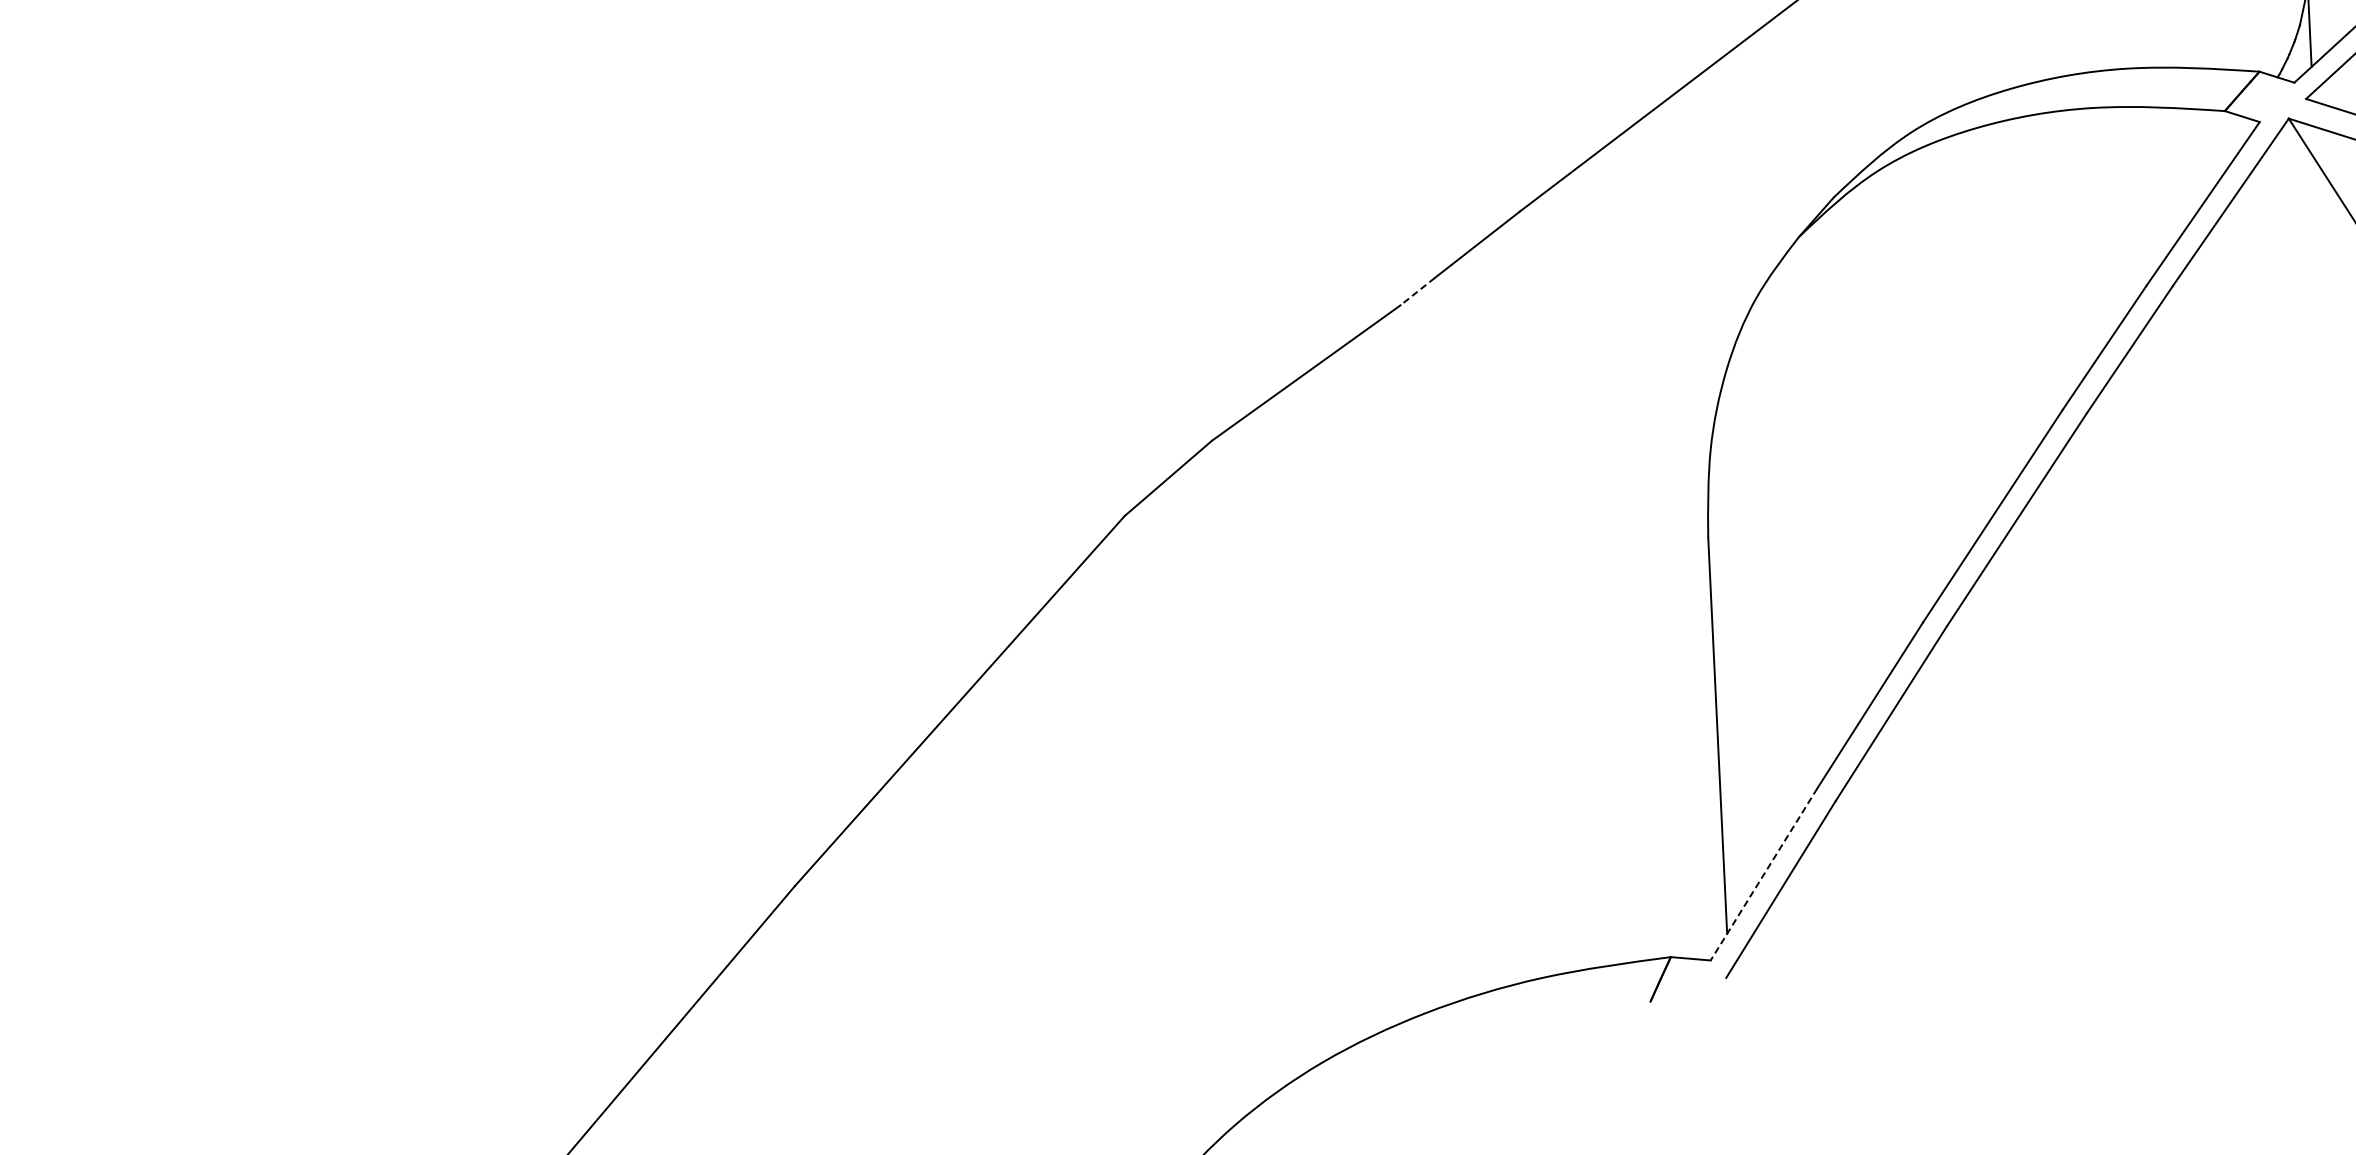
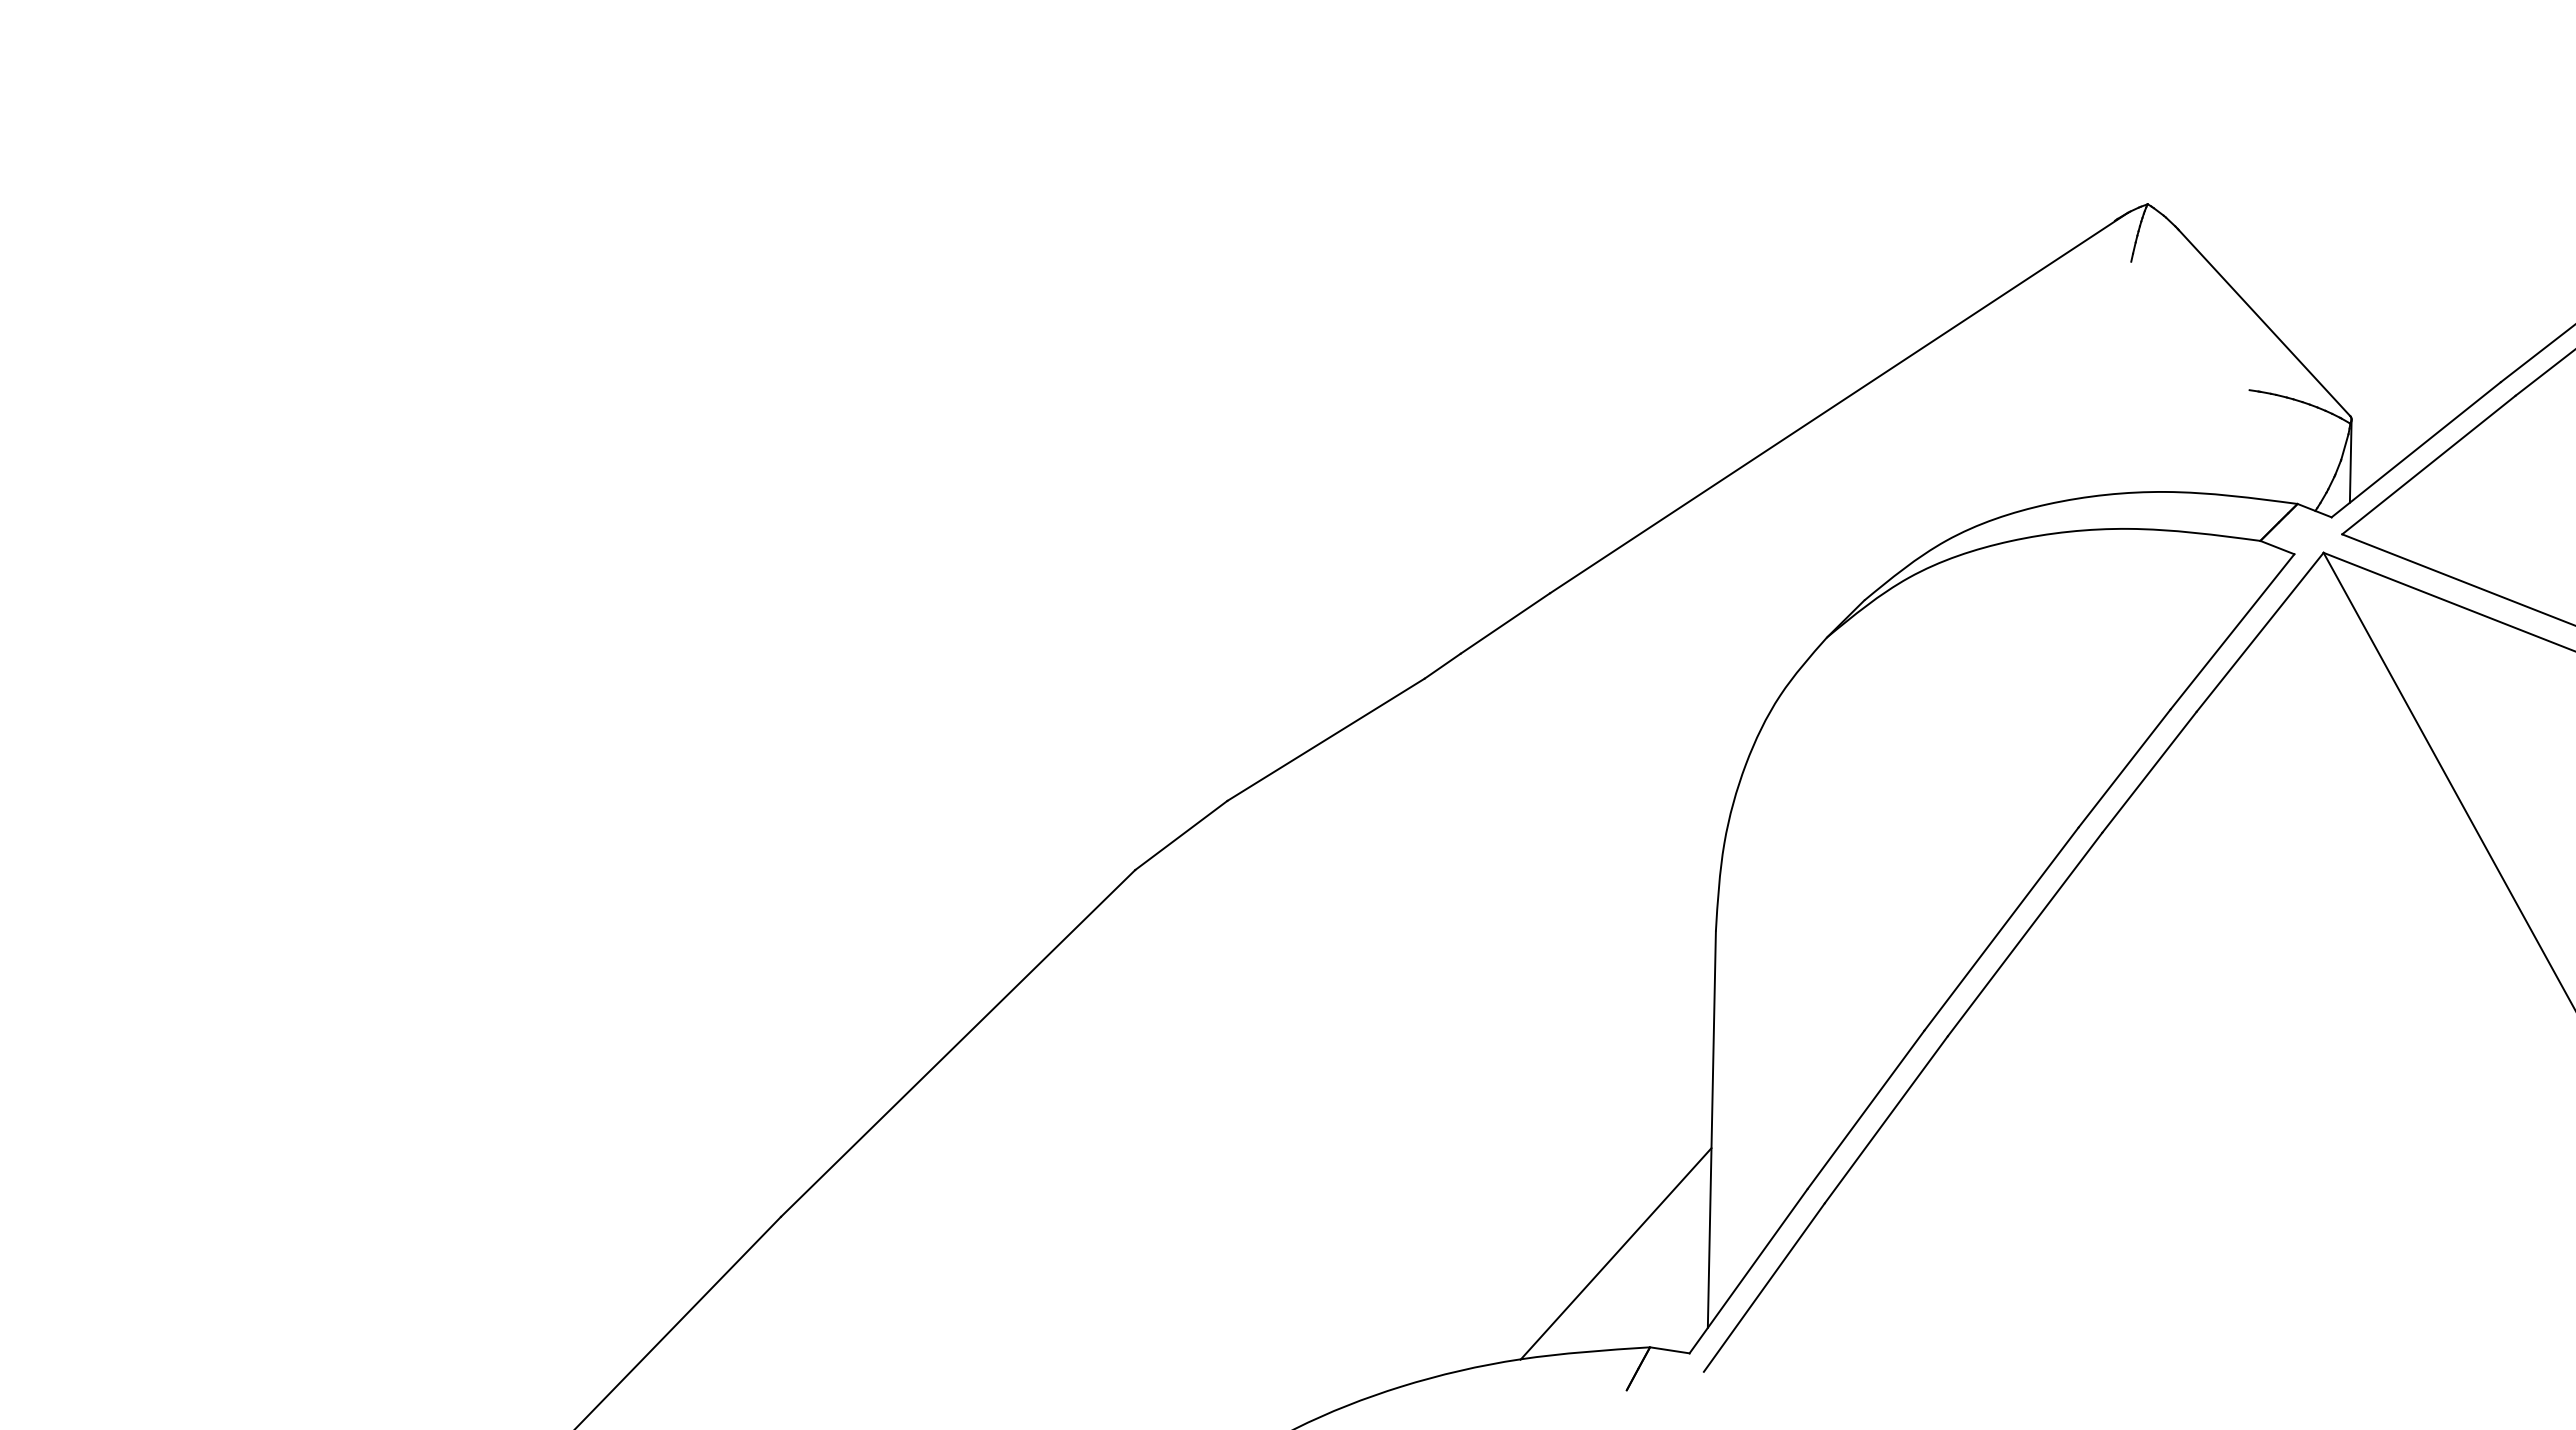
line: (1417, 292) -> (1442, 666), dashed -> solid
line: (1629, 865) -> (1615, 1253), added
line: (1763, 874) -> (1748, 1271), dashed -> solid

